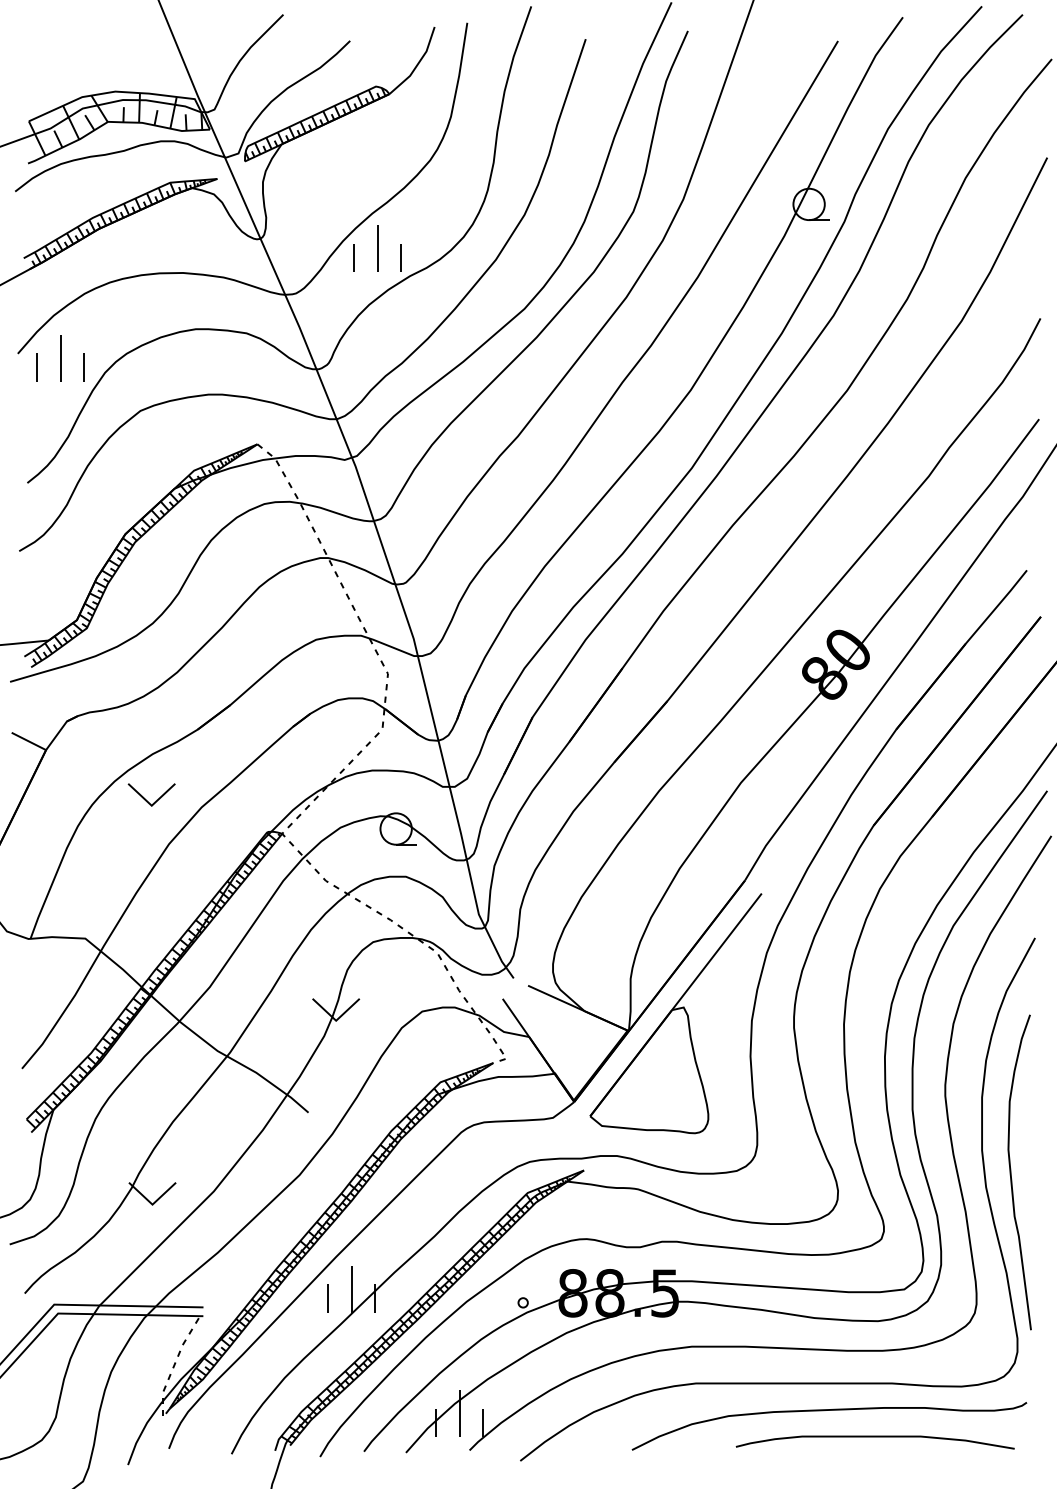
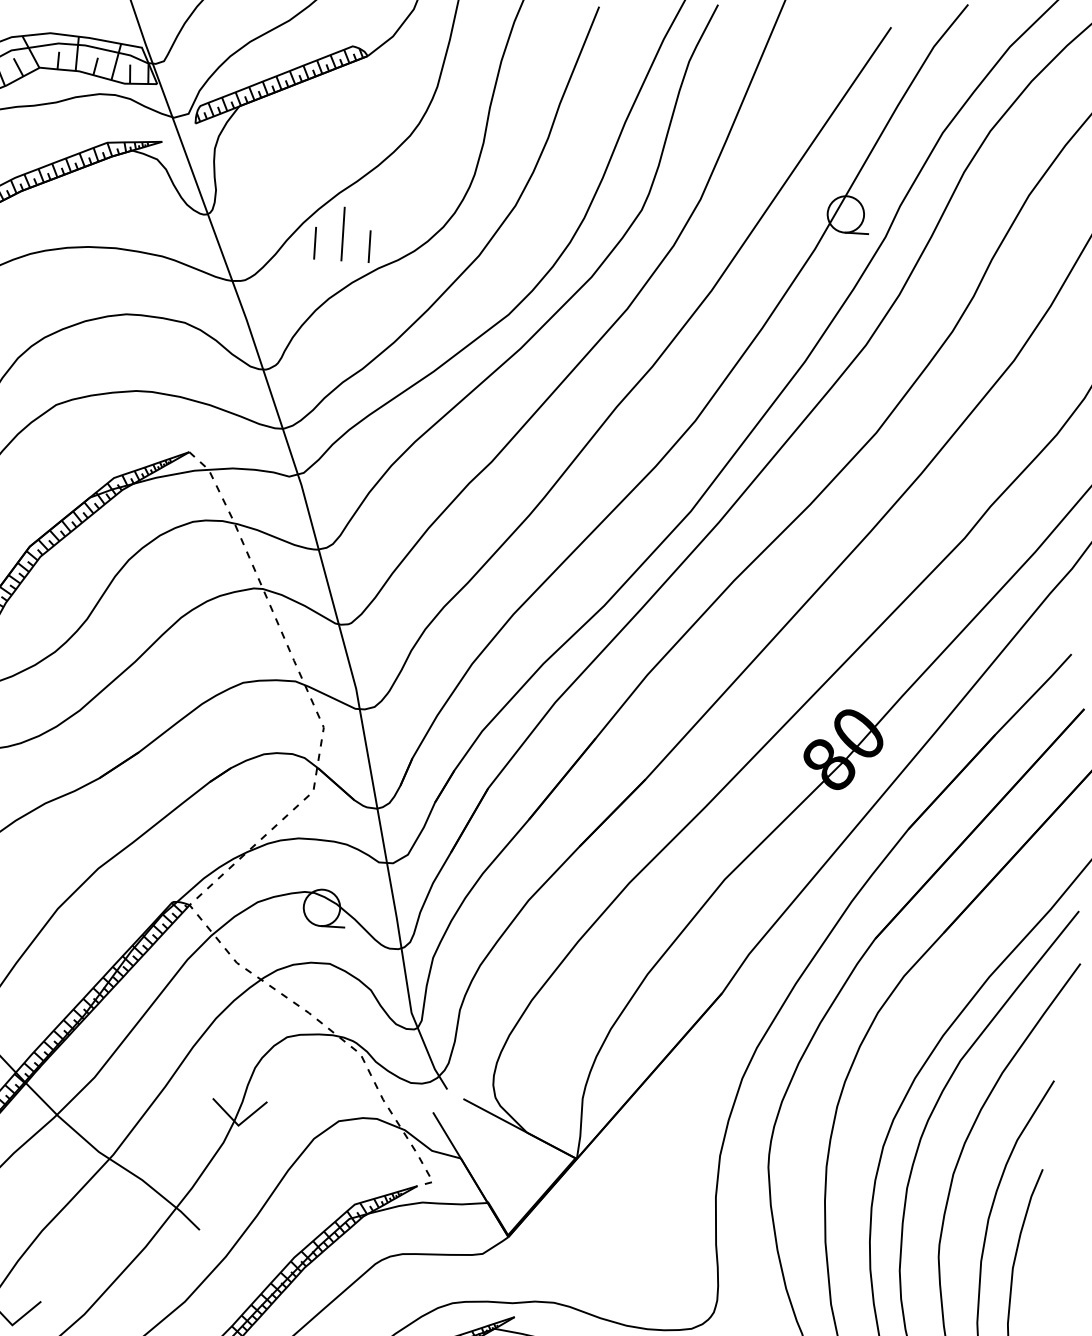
part: (146, 799) -> (34, 855), removed
part: (675, 1013) -> (632, 1141), removed

